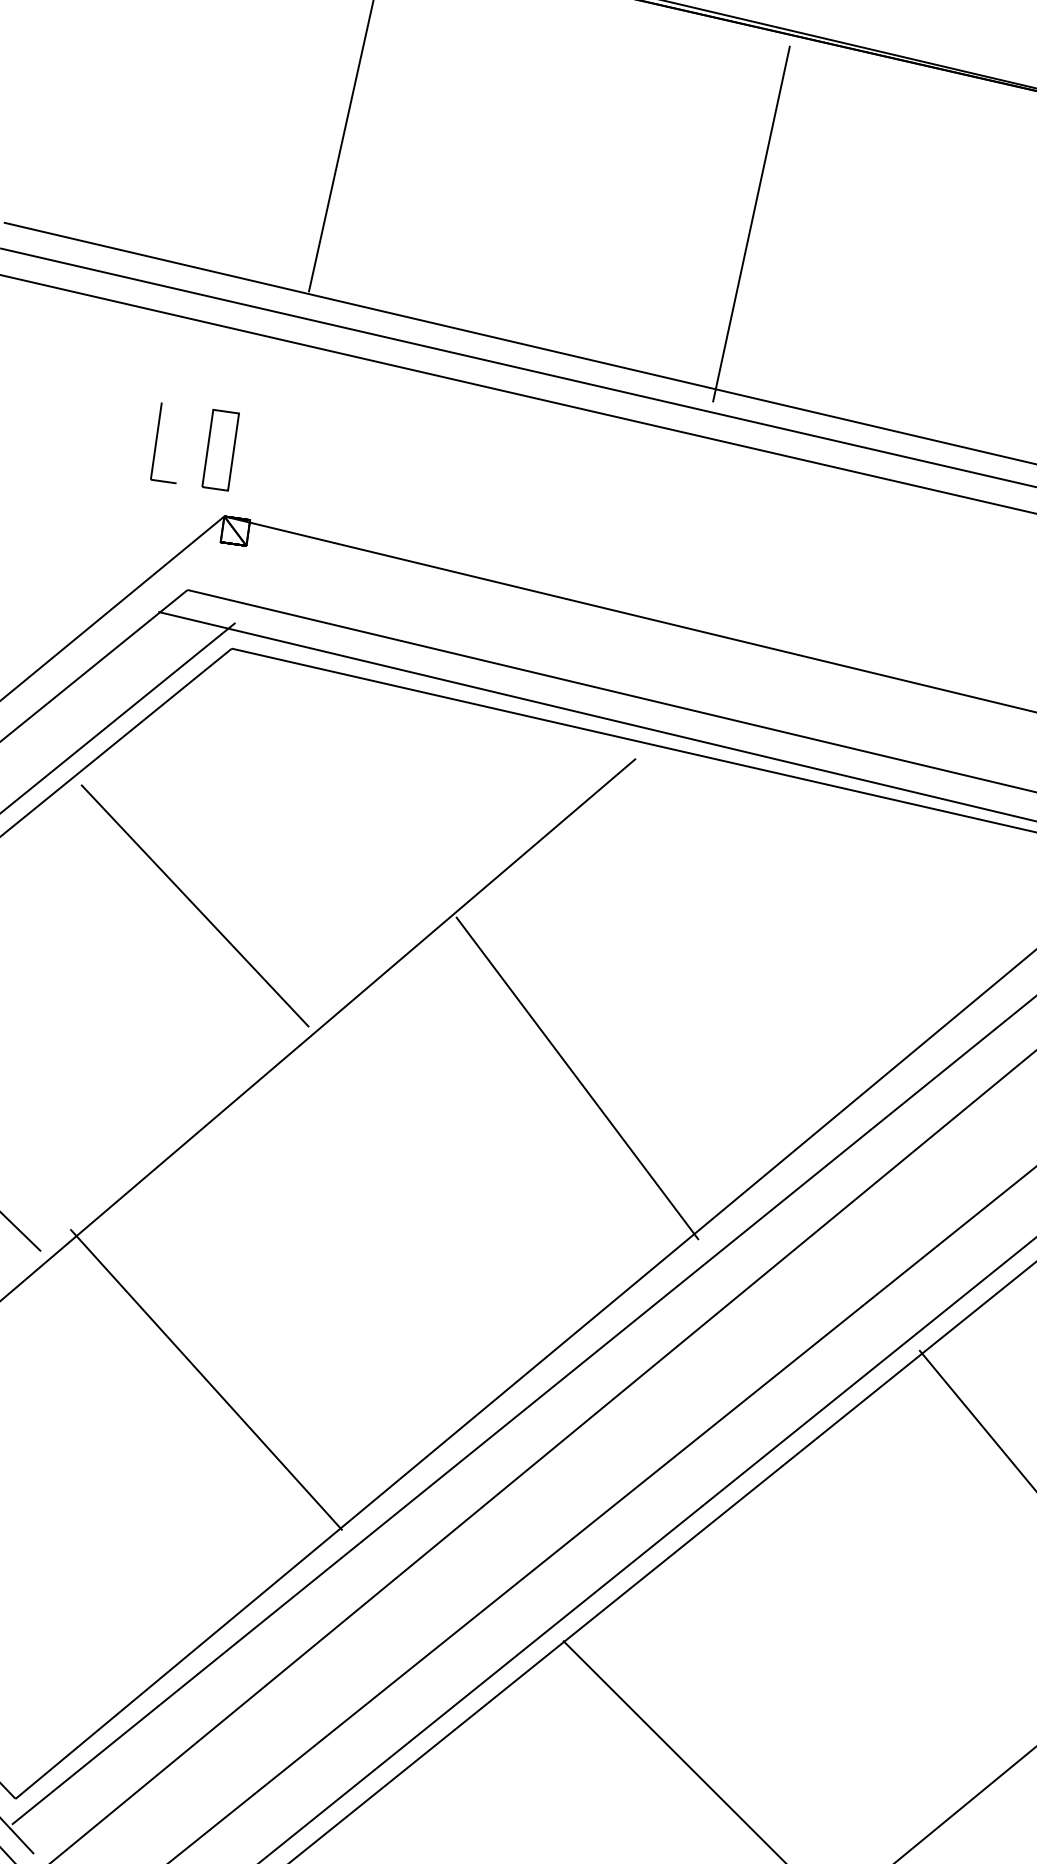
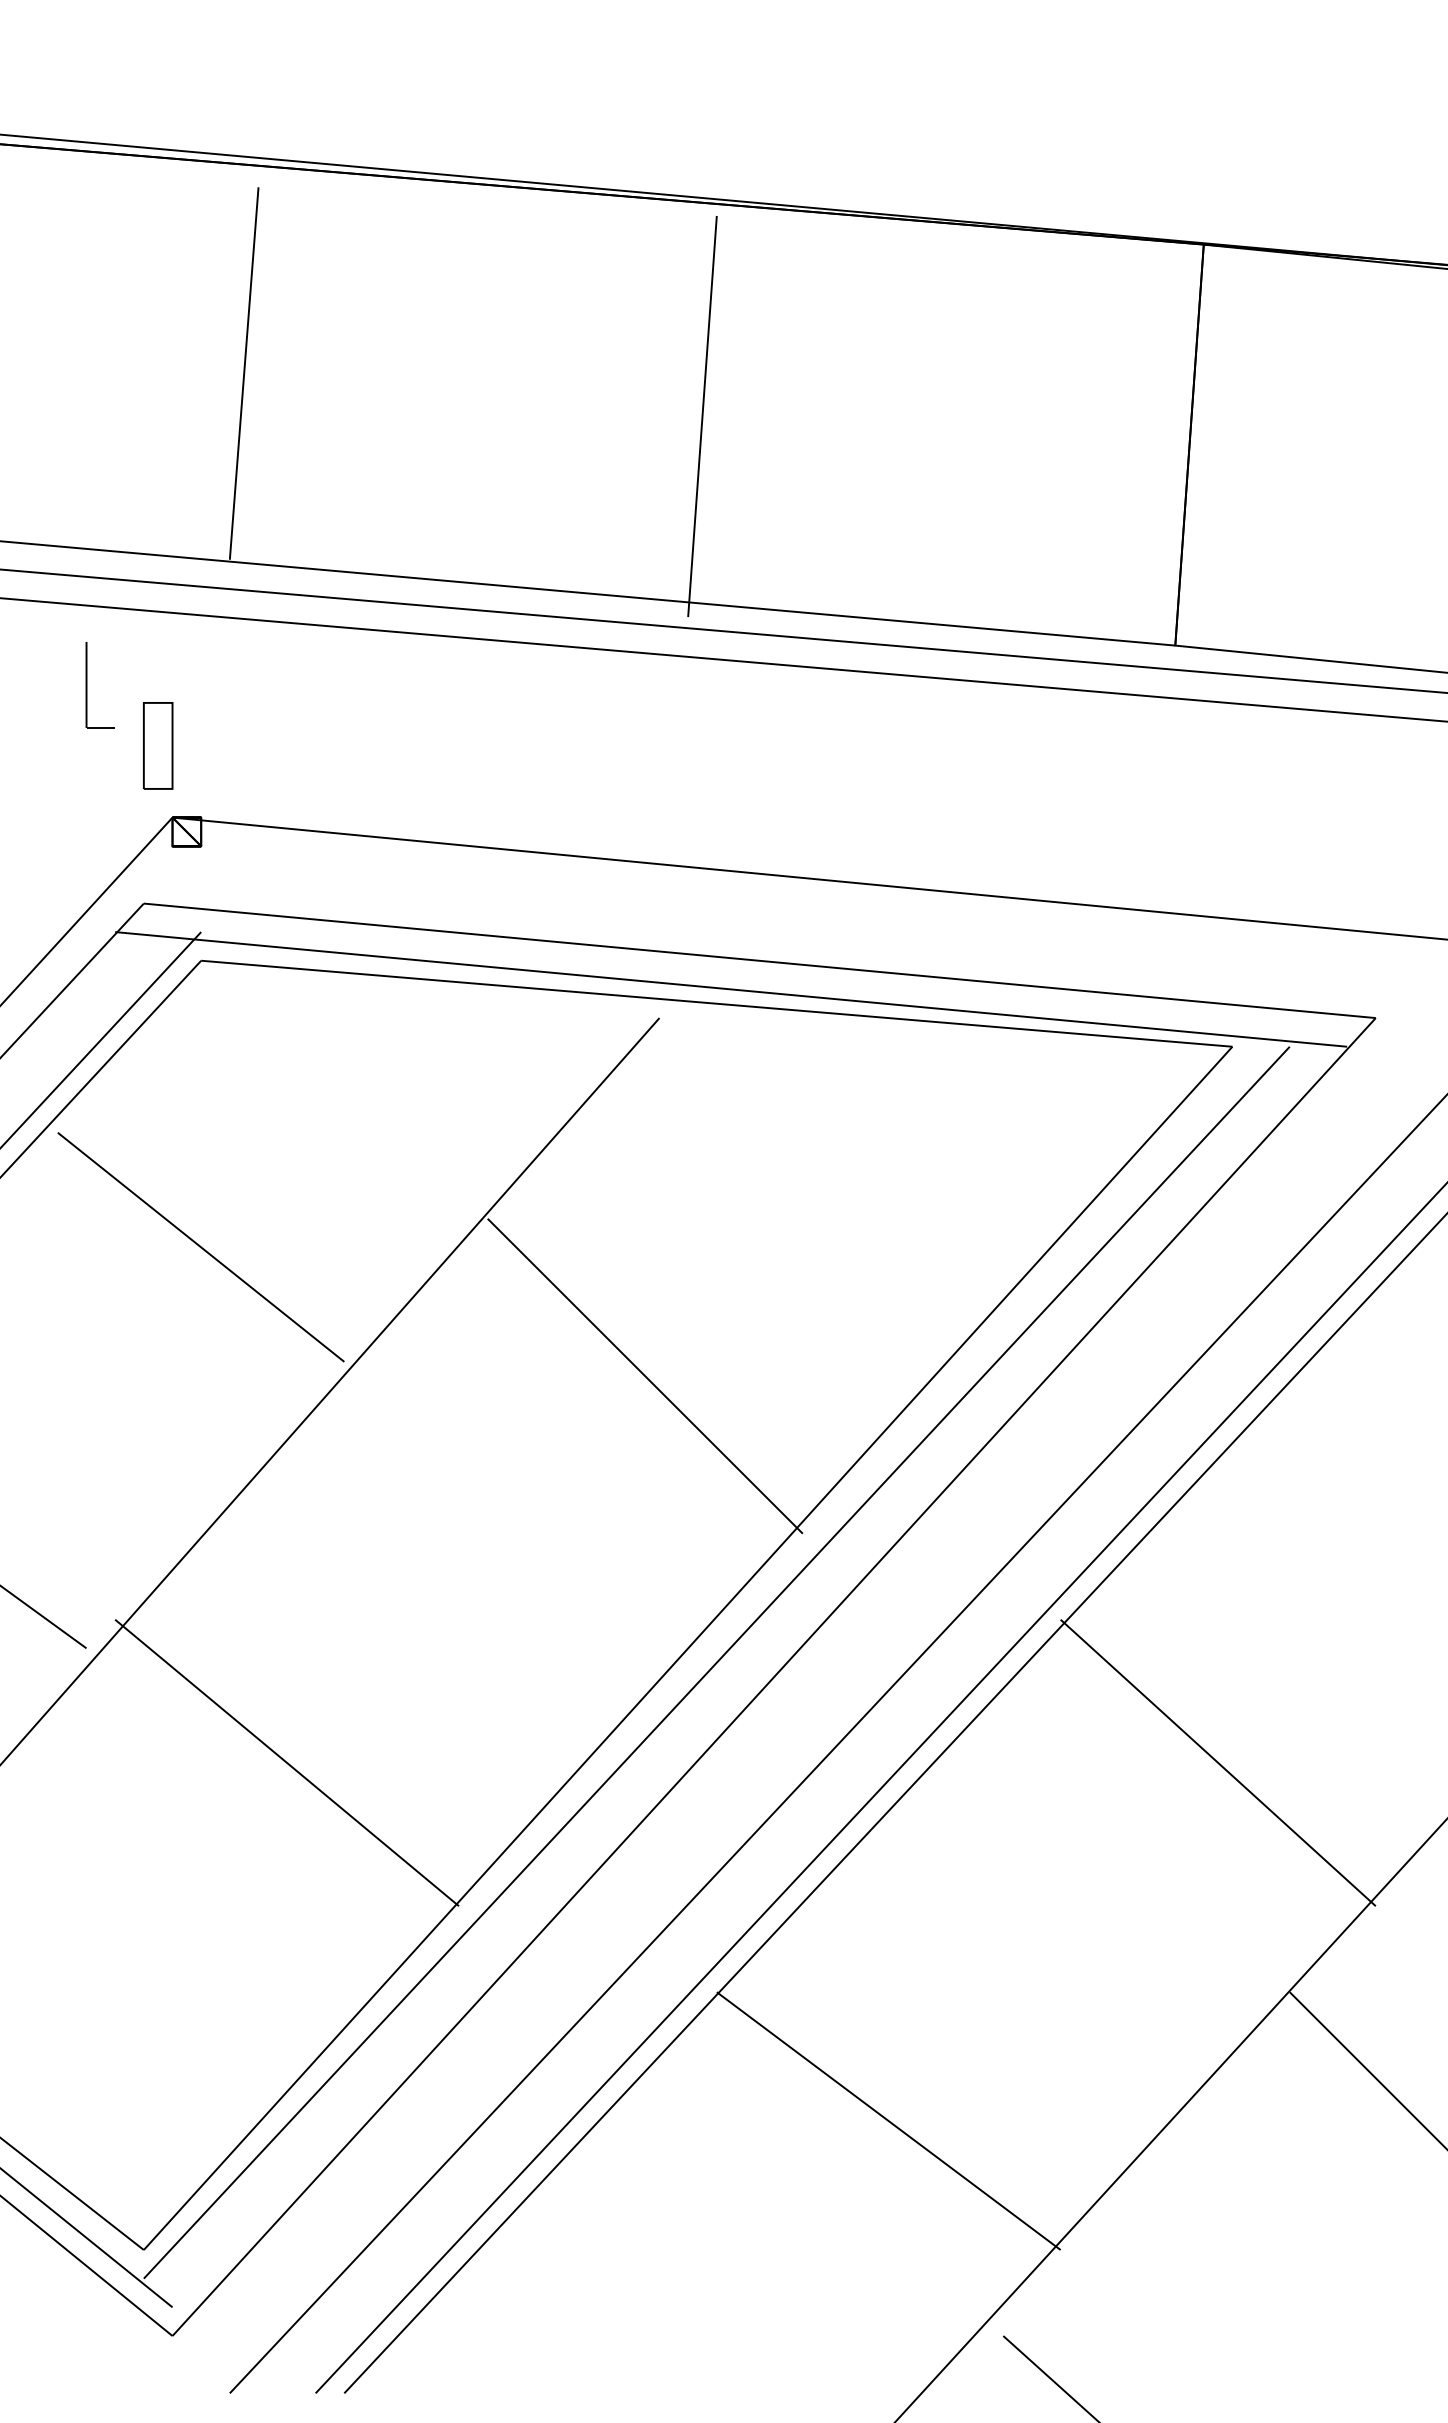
part: (157, 441) -> (87, 685), moved

